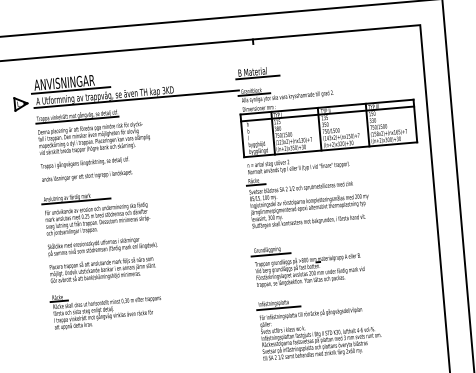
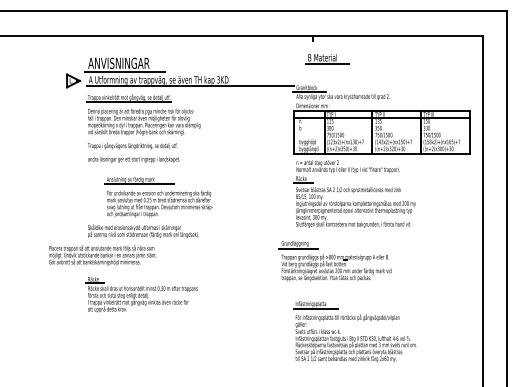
part: (257, 73) -> (327, 59), moved
part: (95, 213) -> (158, 197), moved
part: (307, 264) -> (334, 261), moved
text: (102, 269) -> (102, 255), moved

